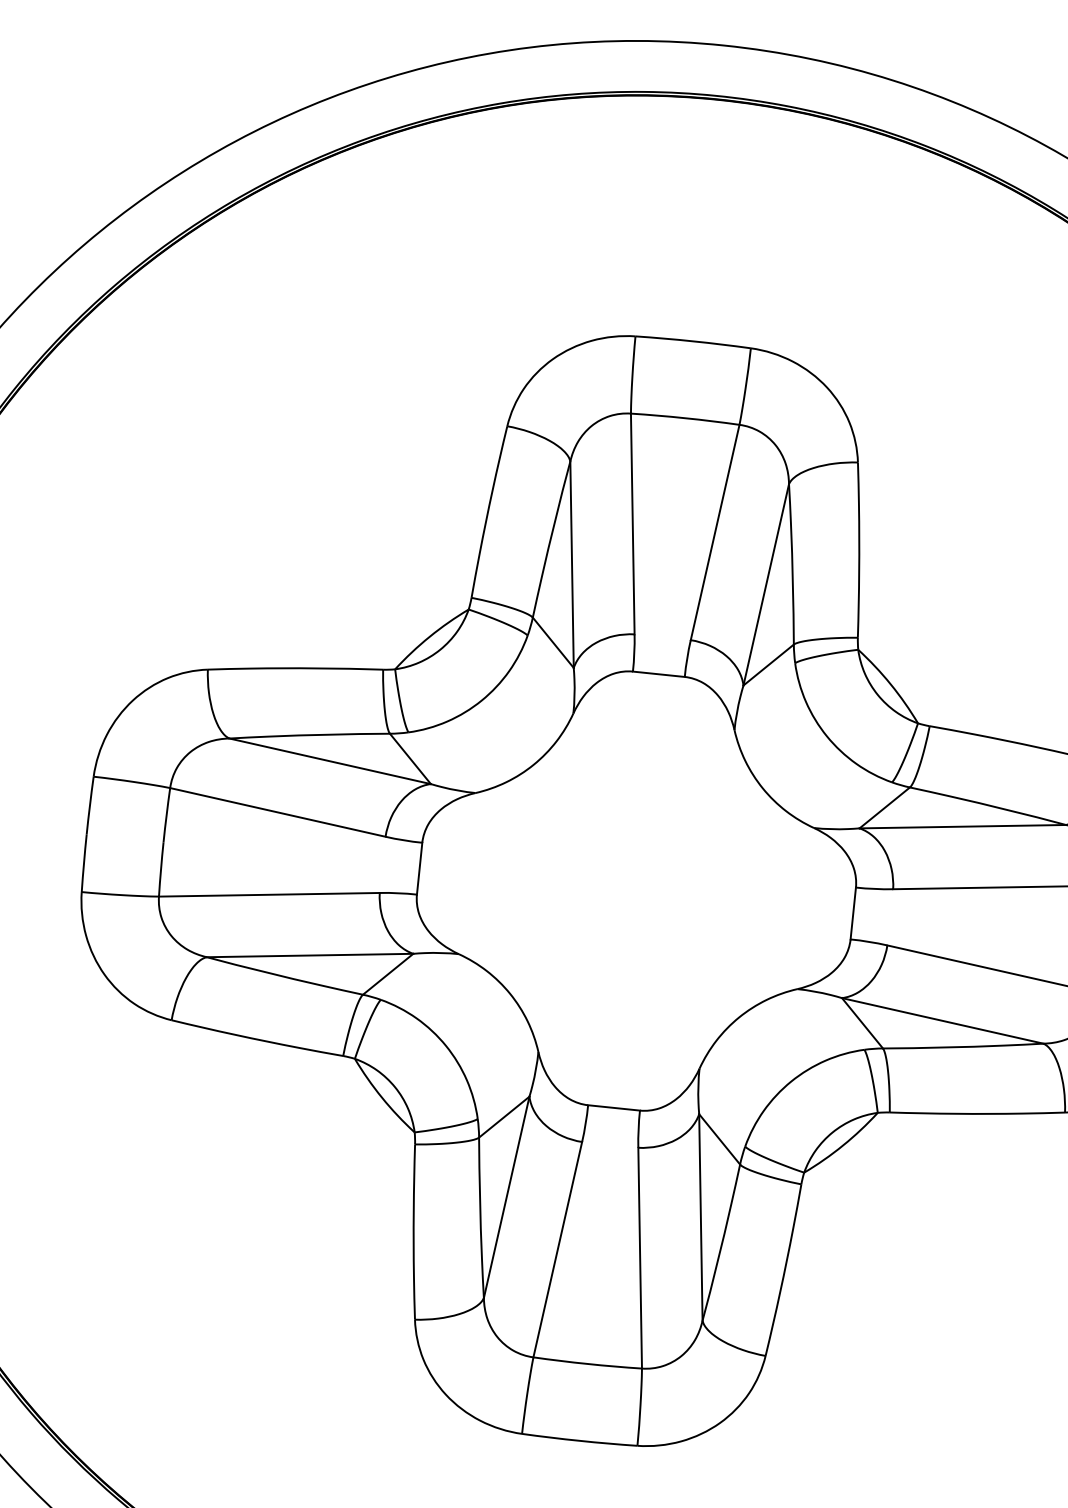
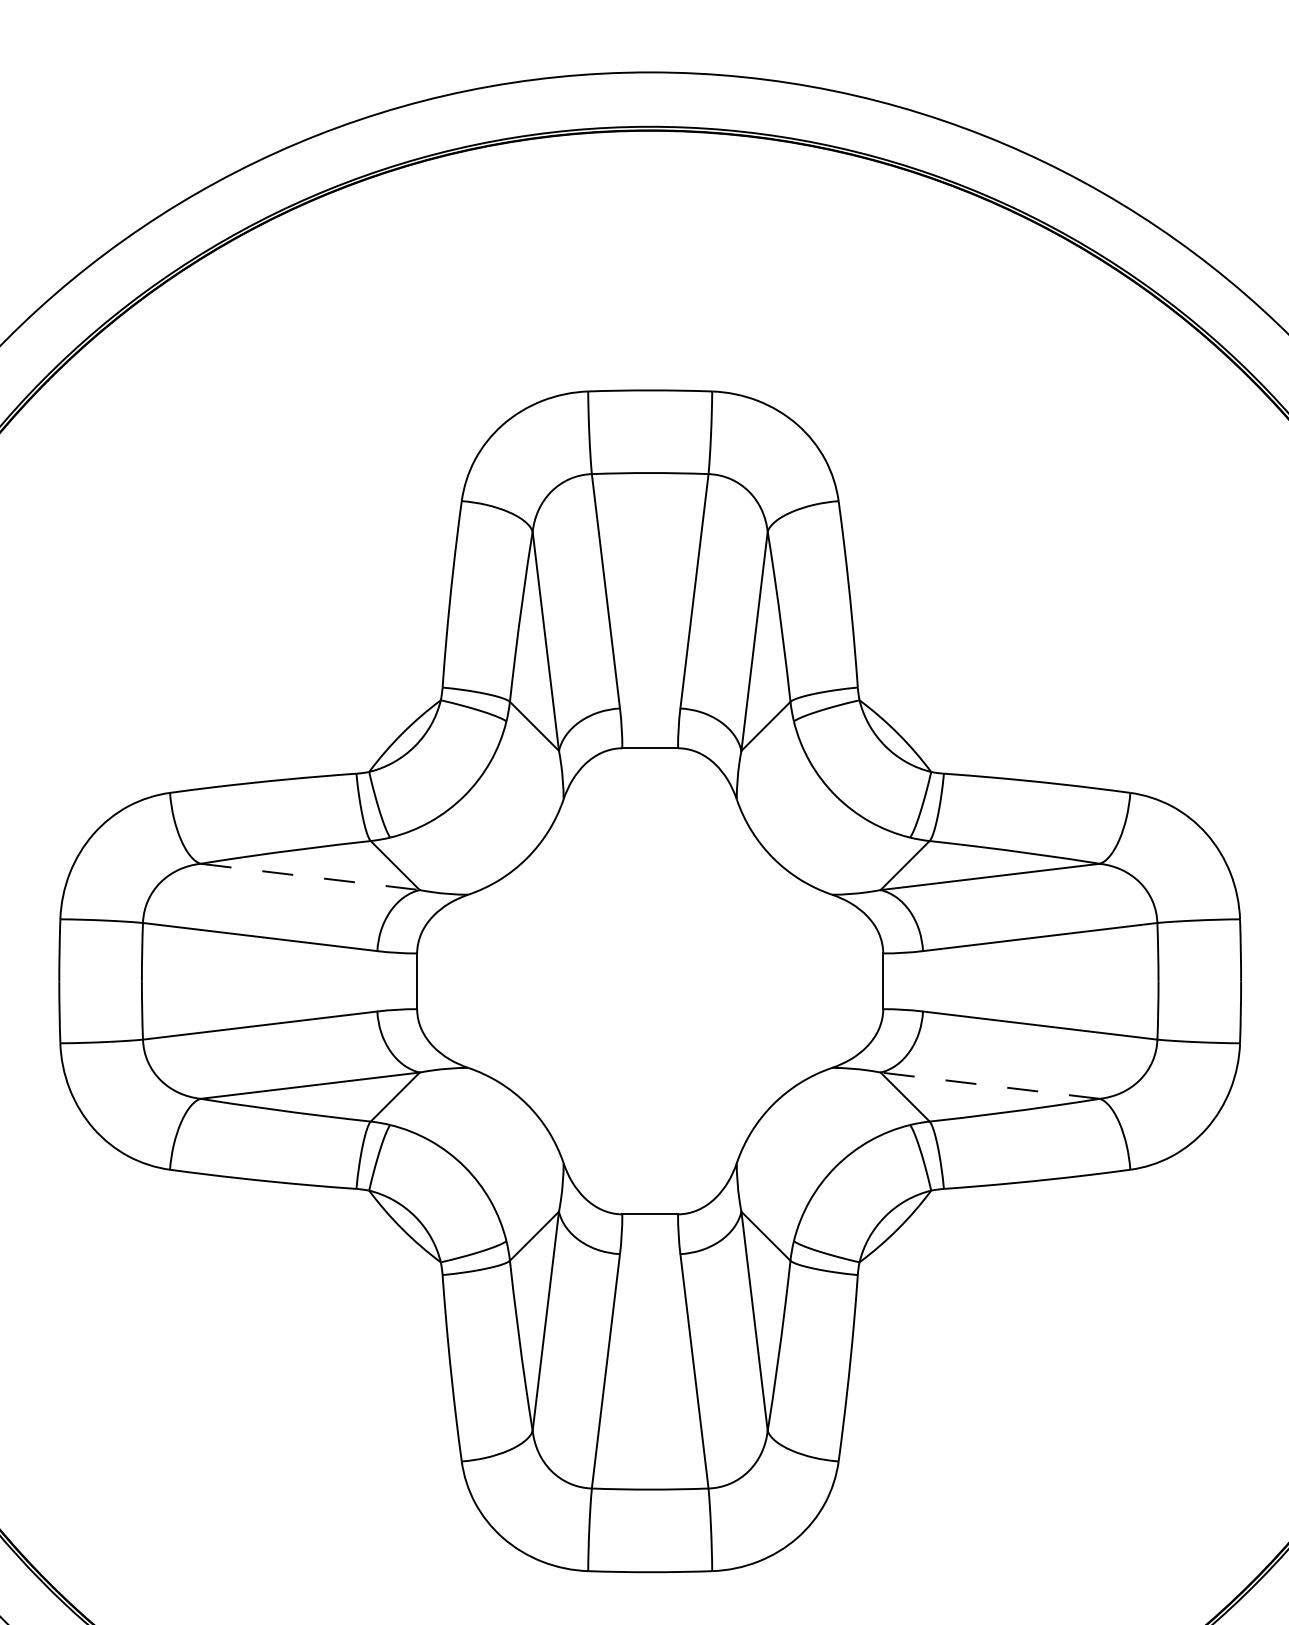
line: (330, 761) -> (310, 877), solid -> dashed
line: (942, 1020) -> (989, 1085), solid -> dashed

